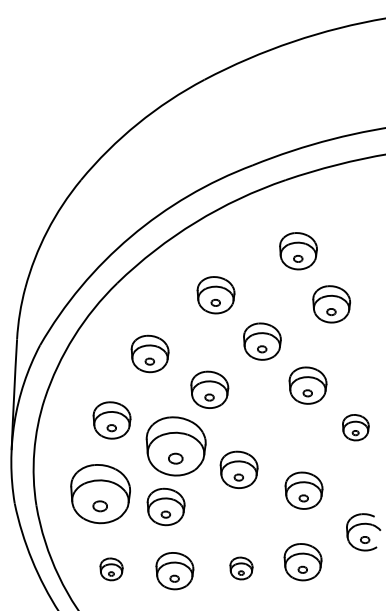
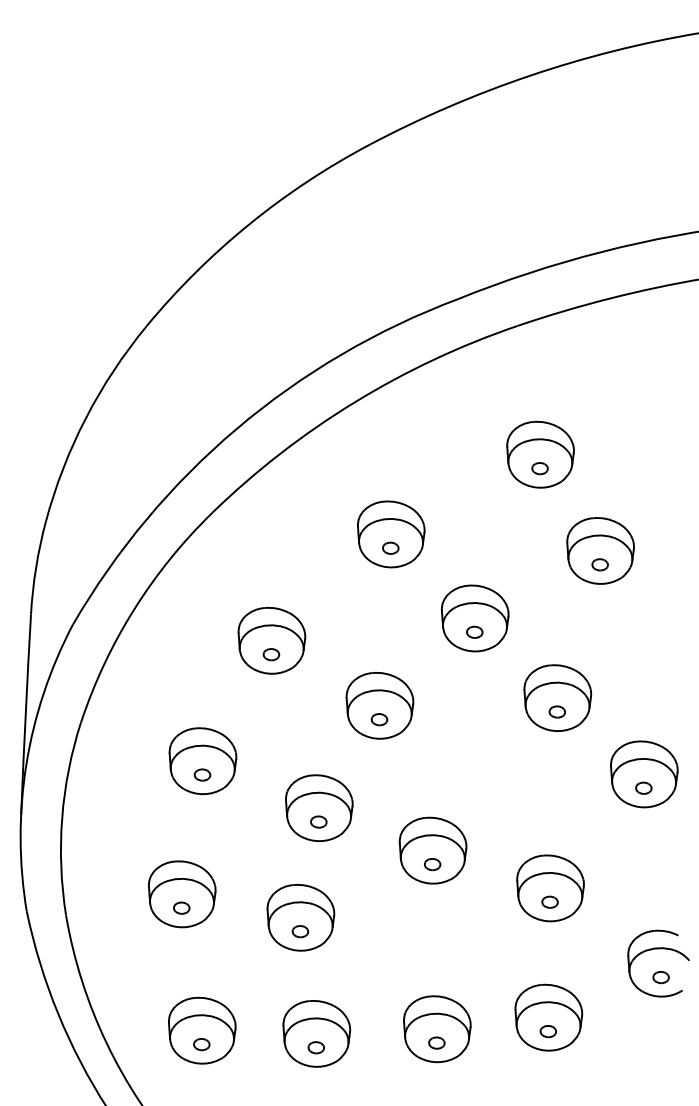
part: (355, 427) -> (643, 773), size x1.43
part: (176, 446) -> (319, 808), size x0.62
part: (100, 493) -> (182, 893), size x0.62
part: (241, 568) -> (437, 1029), size x1.67
part: (111, 569) -> (201, 1030), size x1.67

